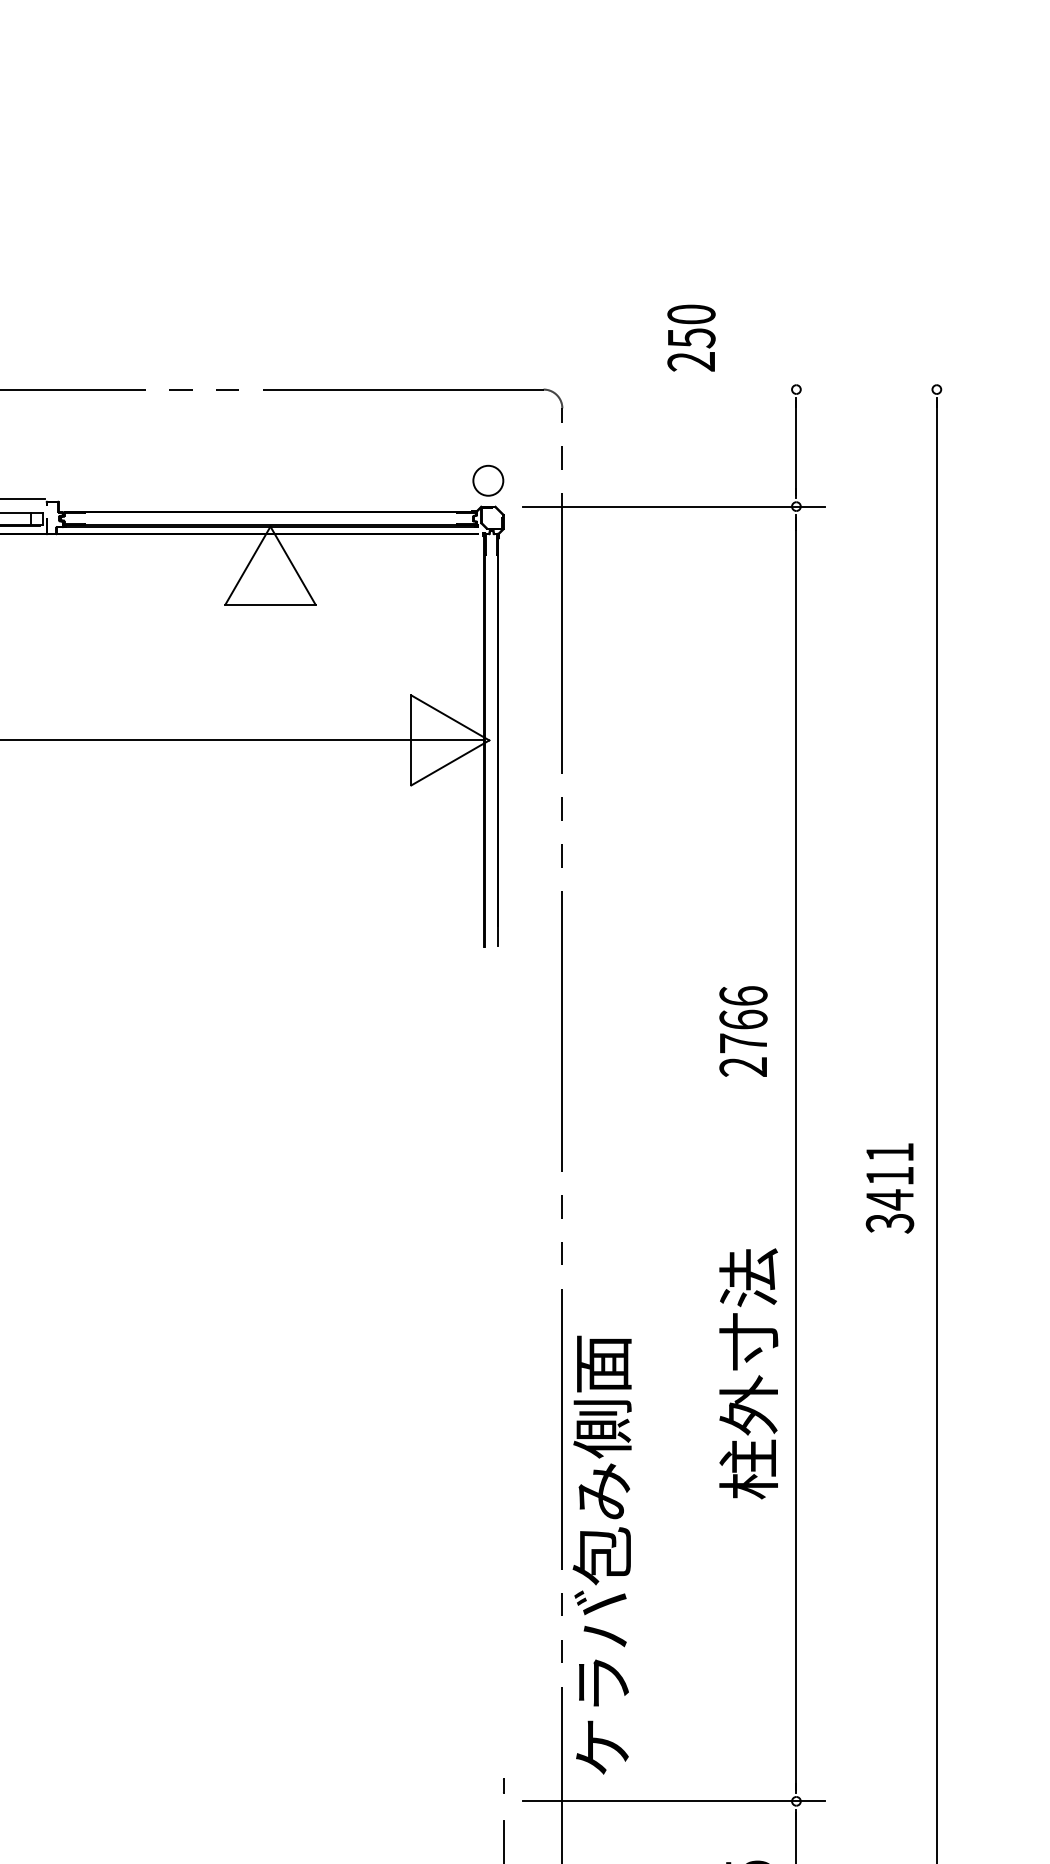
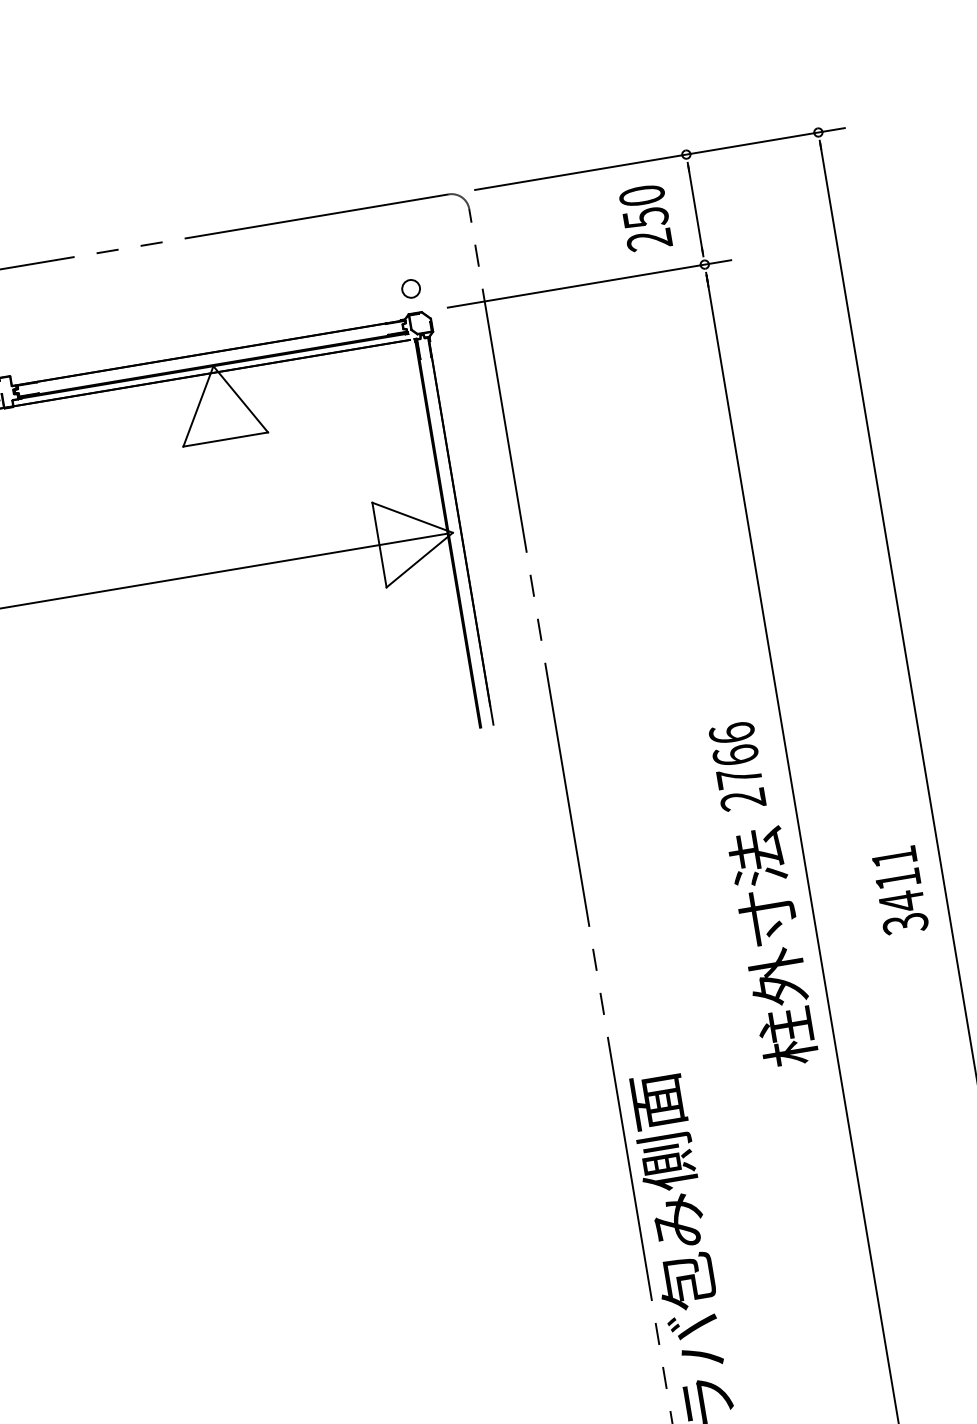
text: (691, 337) -> (645, 217), moved
line: (767, 389) -> (659, 159), added
circle: (488, 480) -> (411, 288), size x0.62
text: (748, 1373) -> (772, 947), moved

